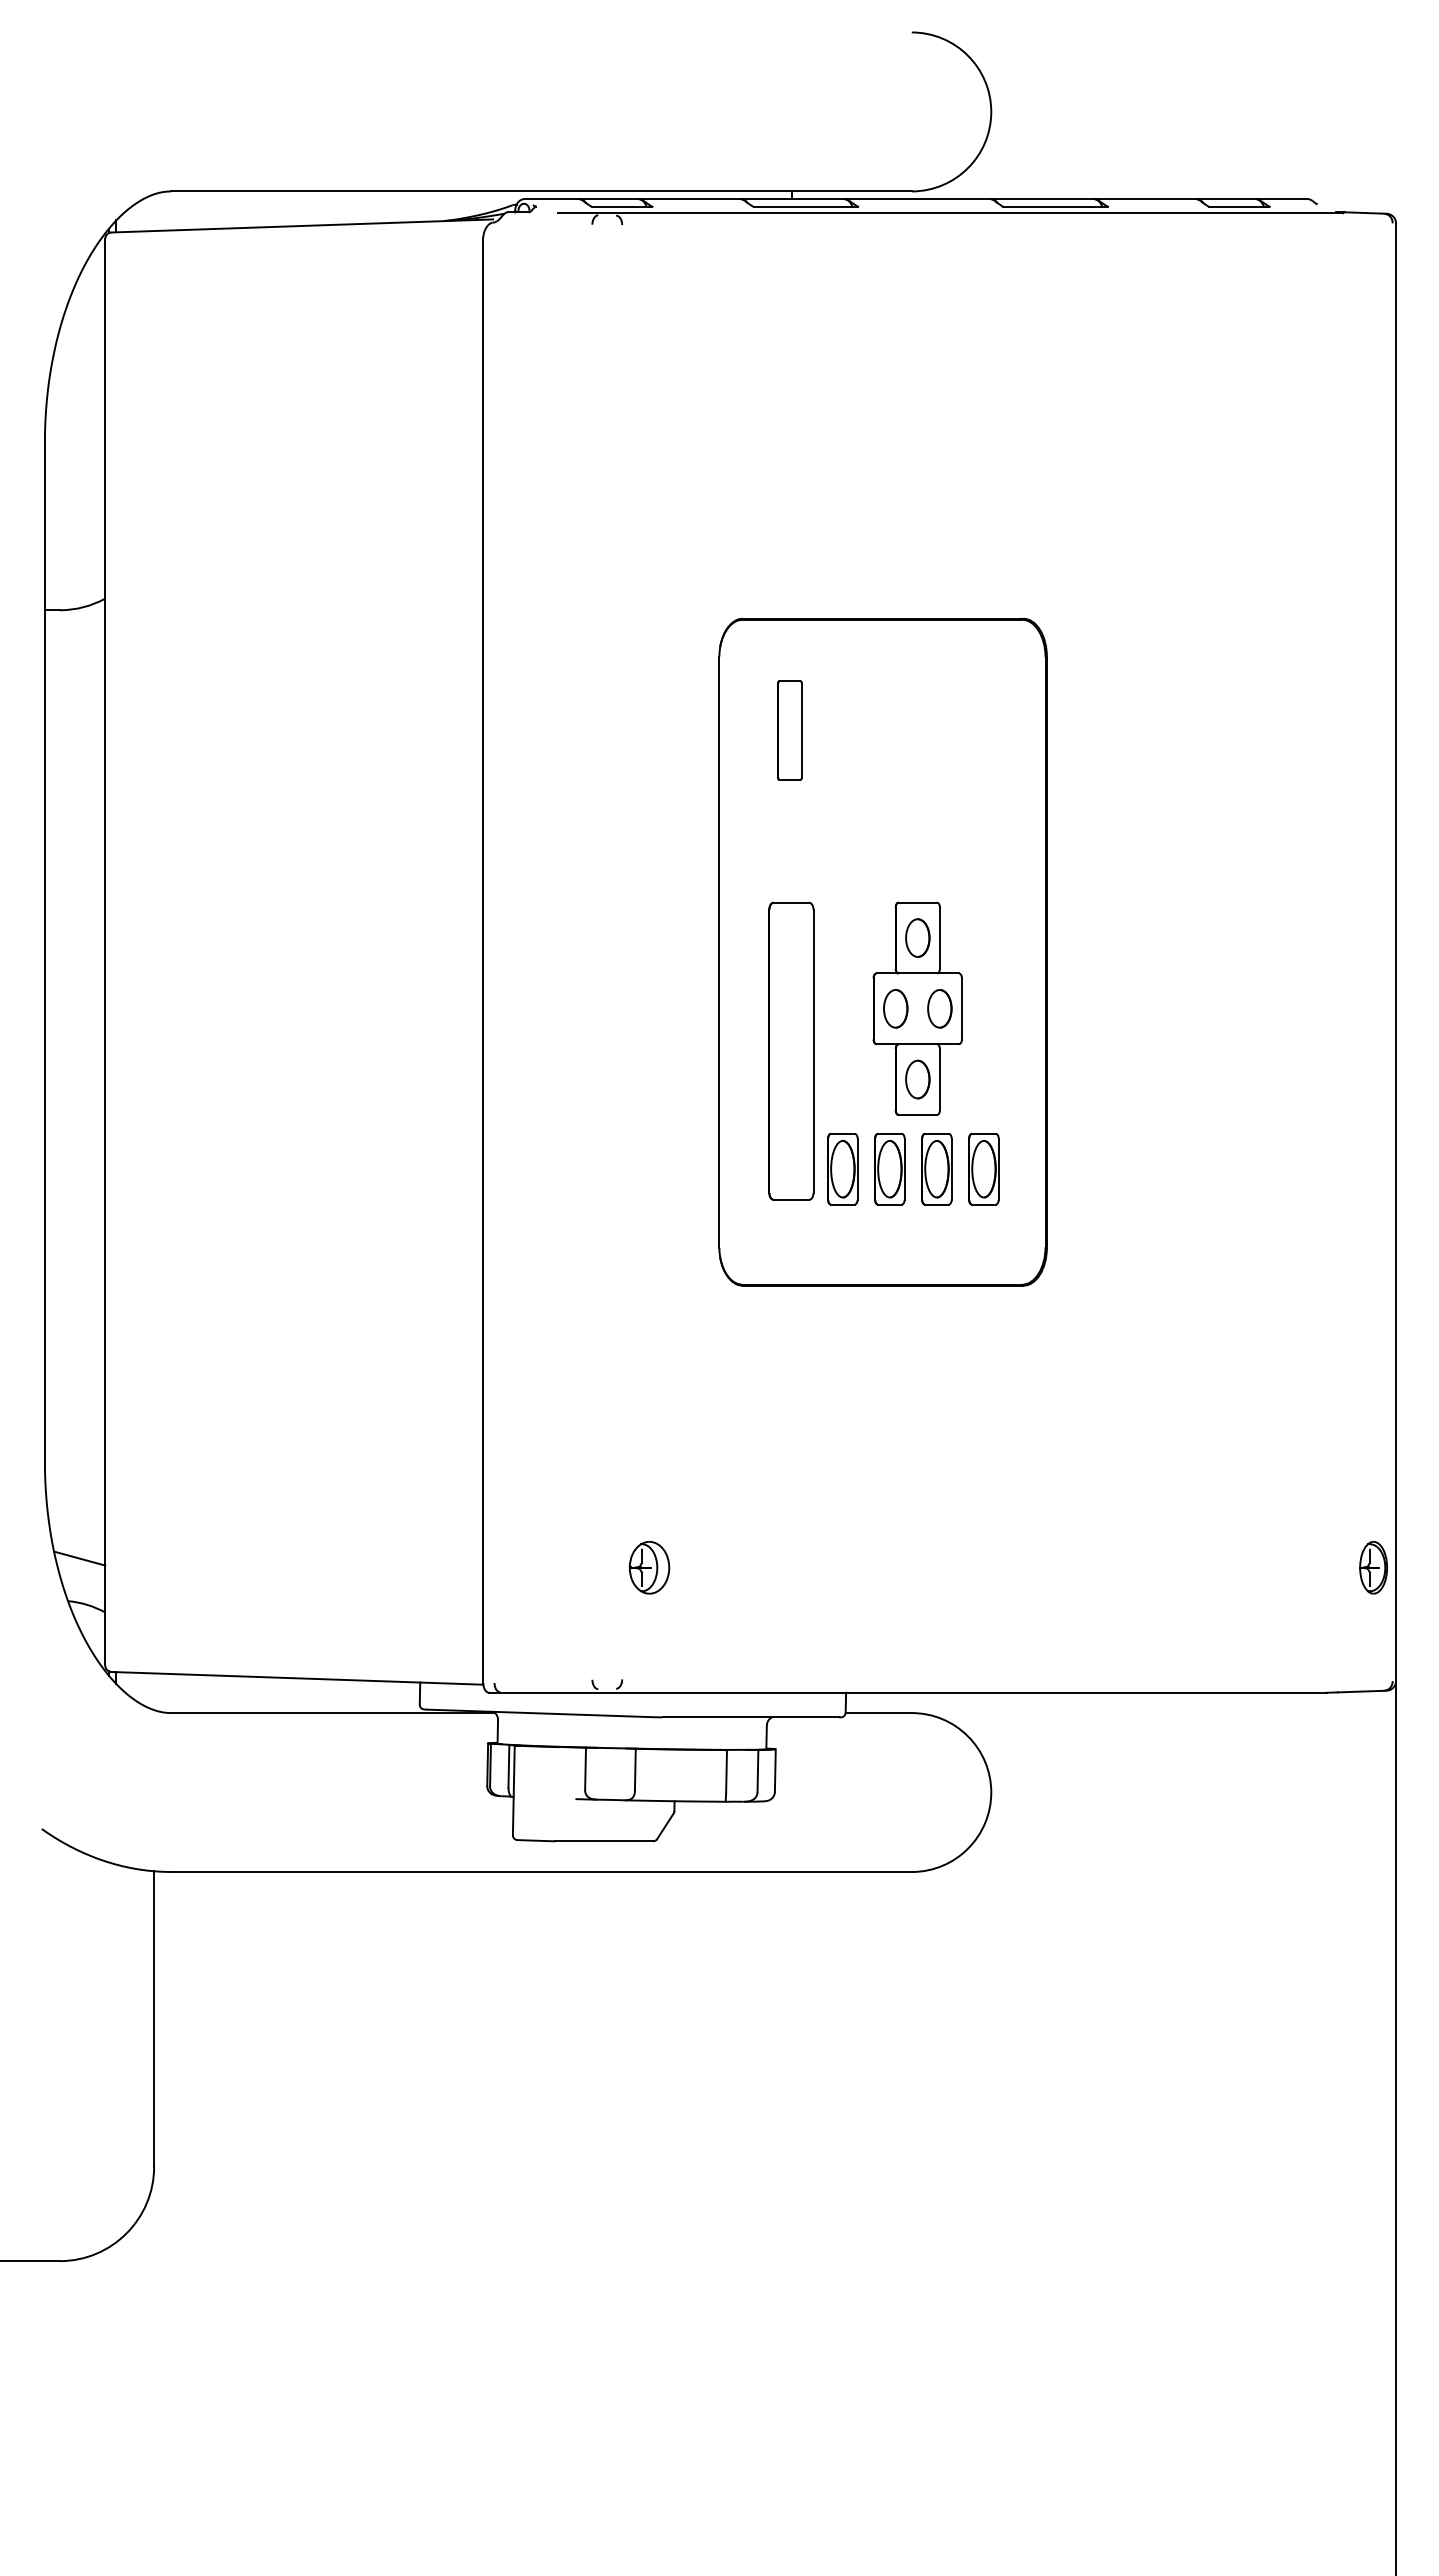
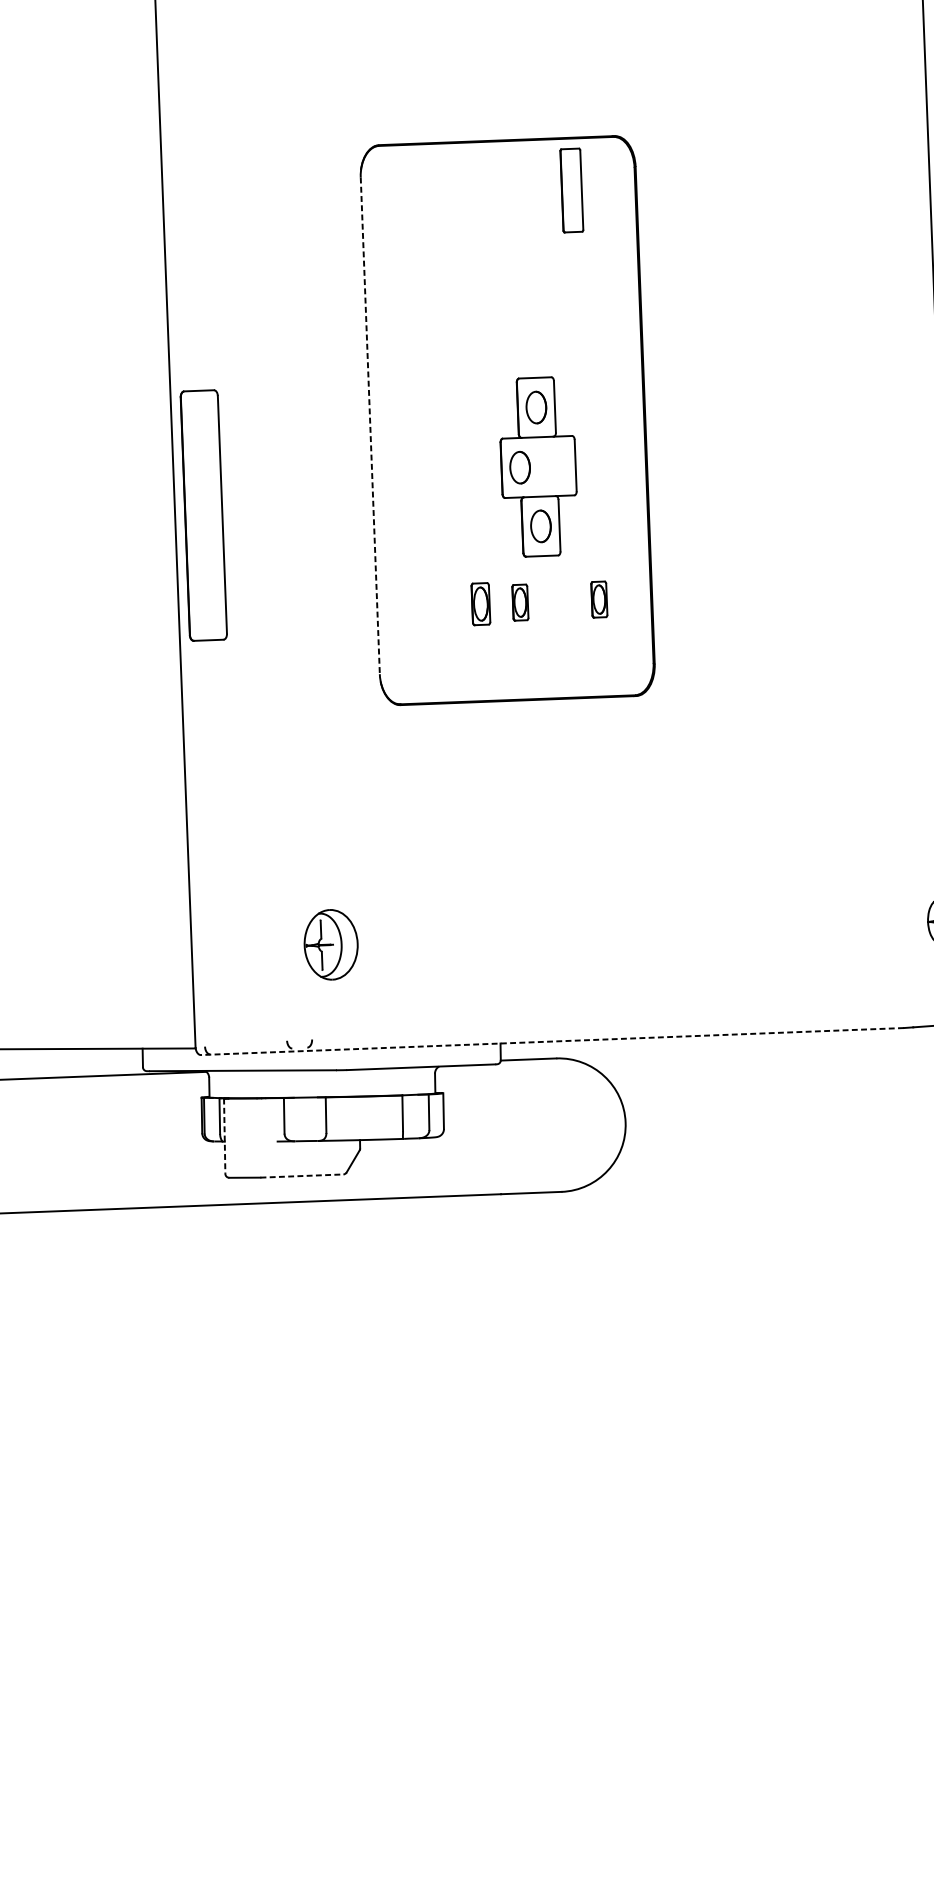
part: (789, 730) -> (571, 190), moved
line: (719, 952) -> (370, 426), solid -> dashed
part: (939, 1008) -> (556, 466), removed
part: (791, 1050) -> (203, 514), moved
part: (842, 1169) -> (480, 604), size x0.7
part: (889, 1169) -> (520, 602), size x0.6
part: (936, 1169) -> (559, 601), removed
part: (983, 1169) -> (599, 599), size x0.6
part: (649, 1567) -> (331, 944), size x1.6
line: (907, 1692) -> (552, 1041), solid -> dashed
line: (513, 1790) -> (224, 1136), solid -> dashed
line: (604, 1841) -> (302, 1176), solid -> dashed

